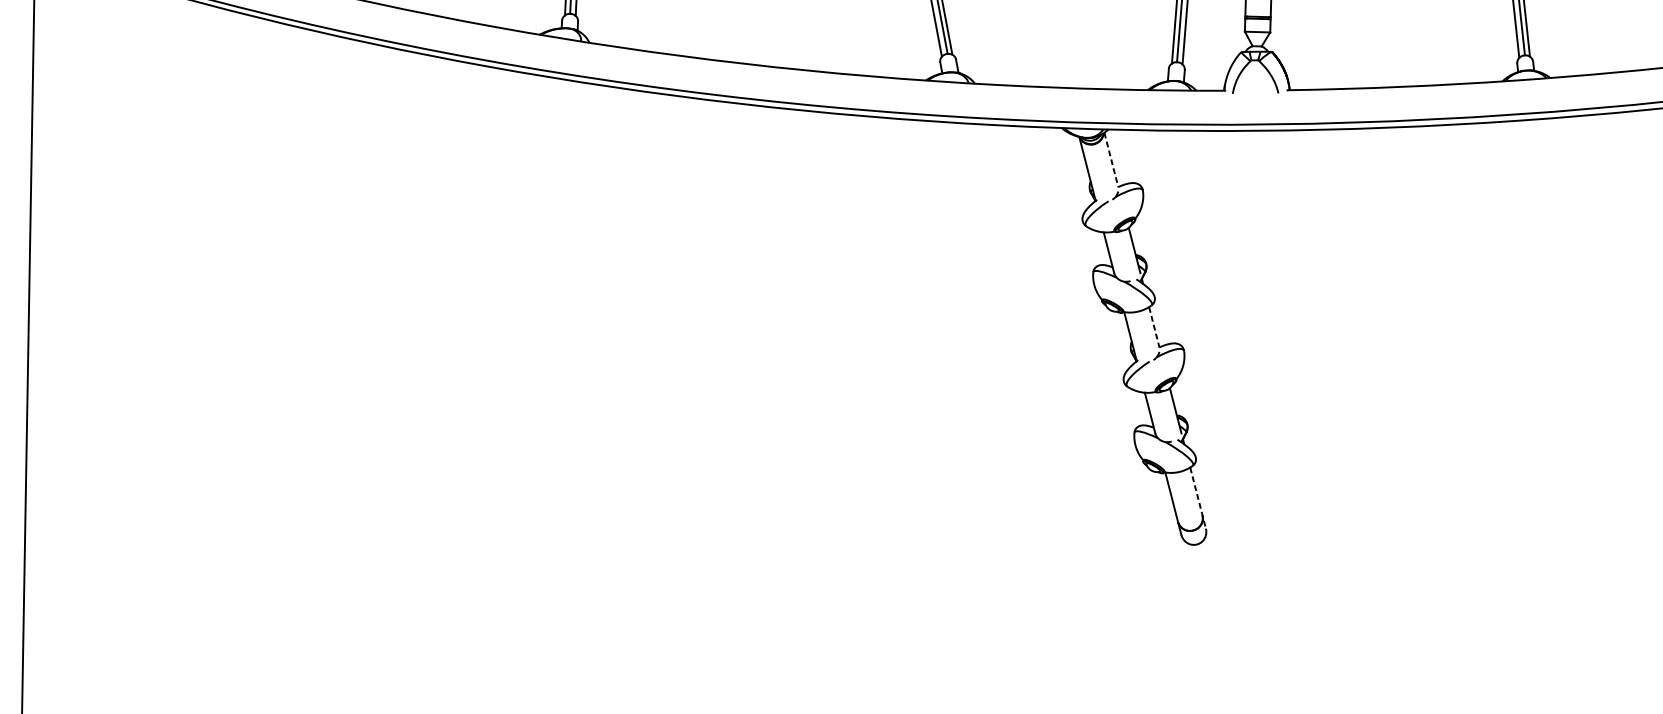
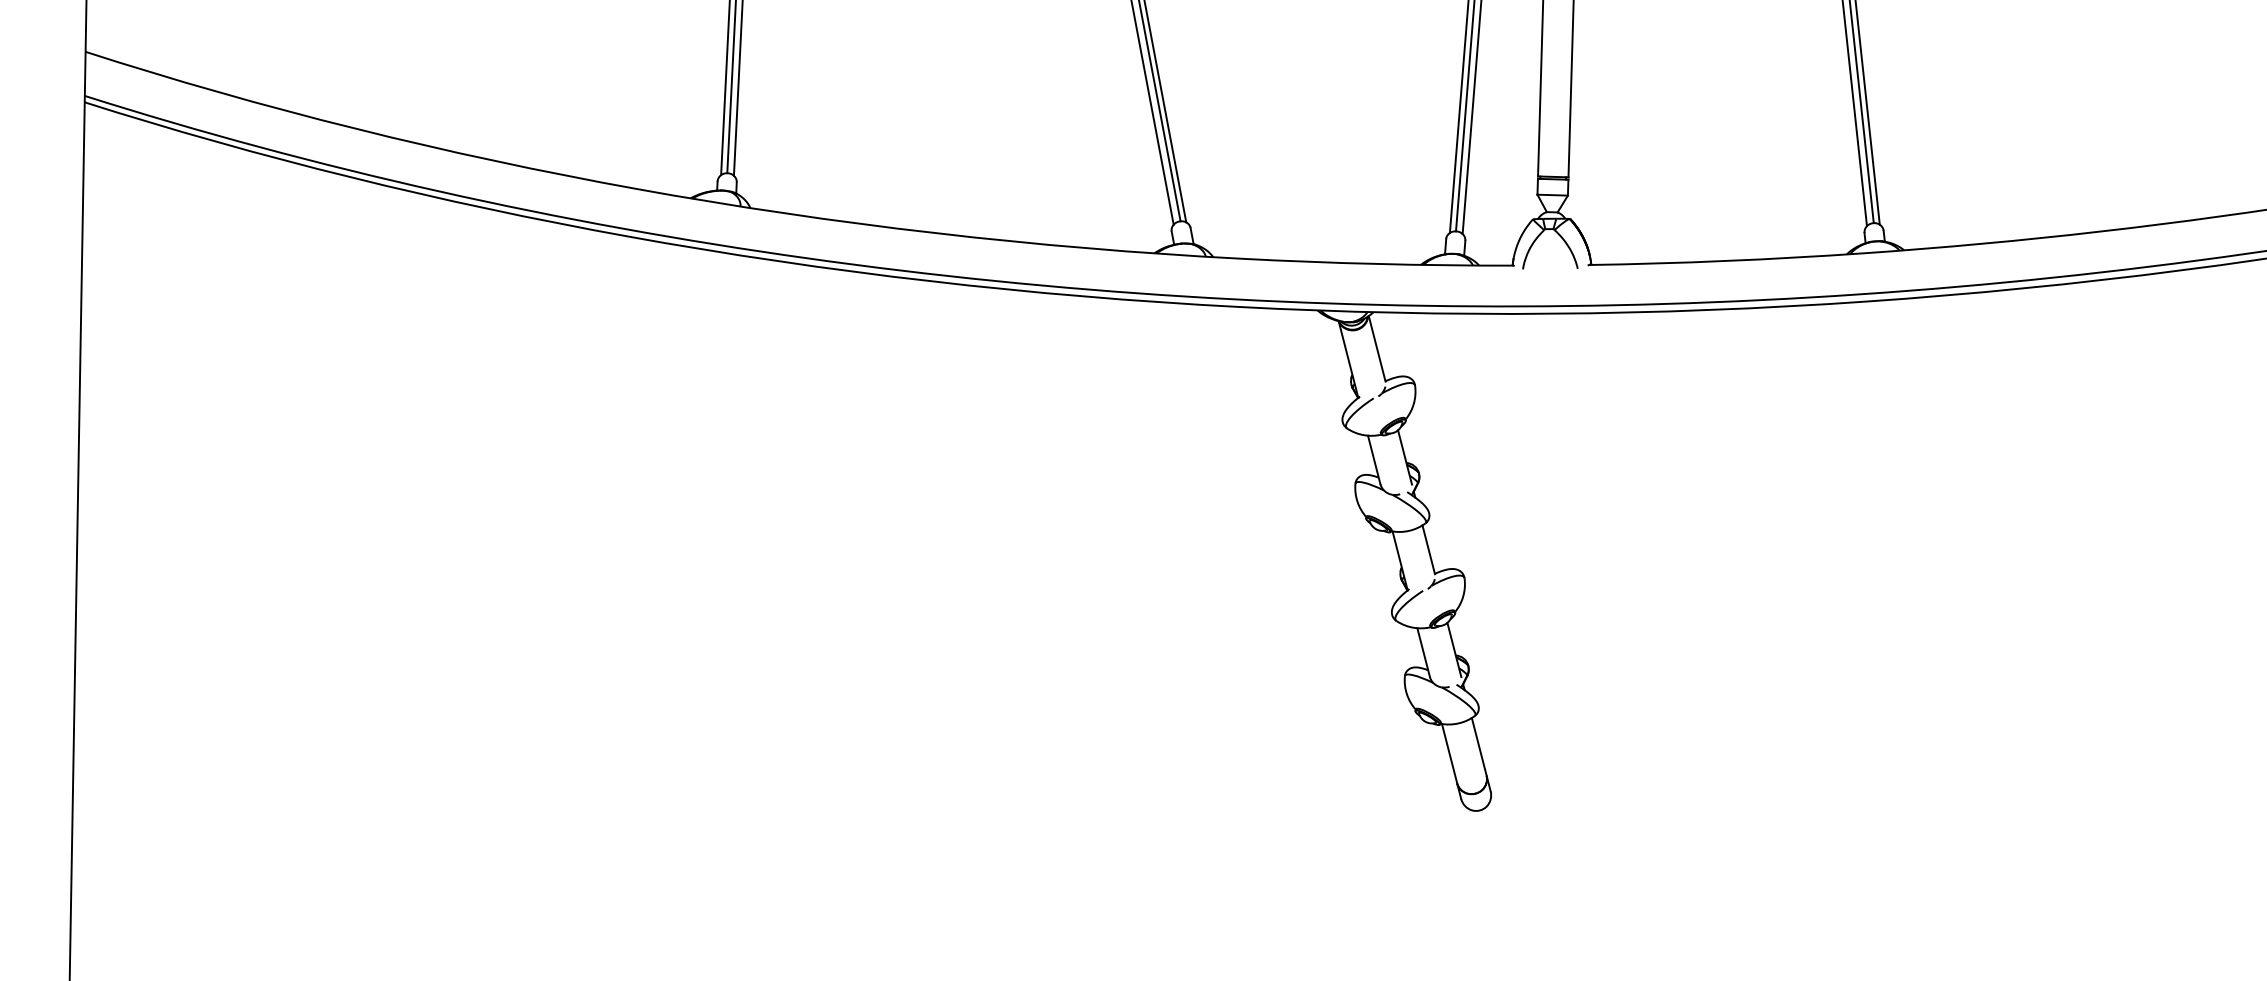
line: (1111, 159) -> (1377, 348), dashed -> solid
line: (1154, 328) -> (1428, 550), dashed -> solid
line: (1198, 497) -> (1481, 754), dashed -> solid

